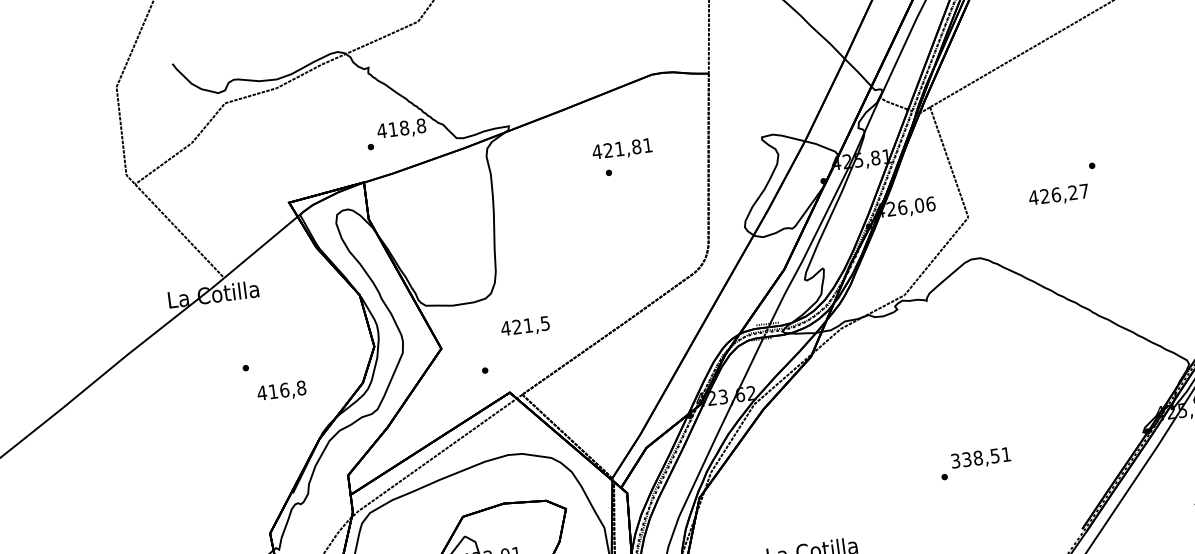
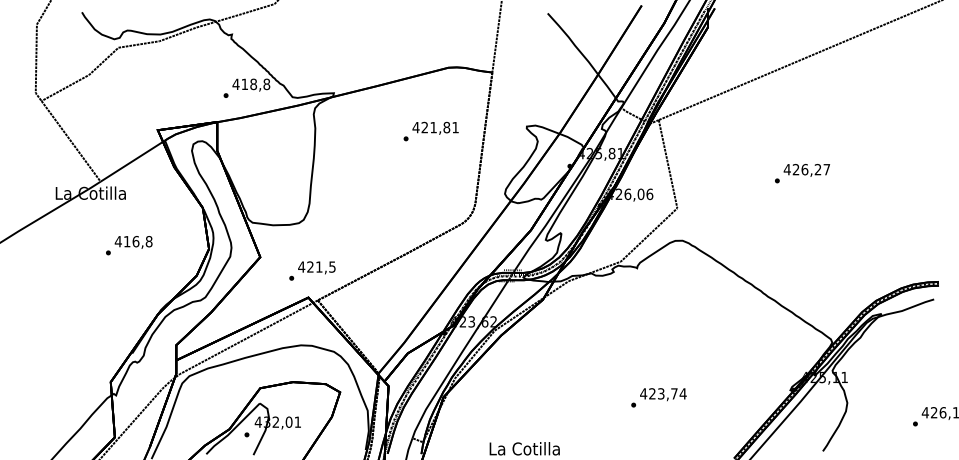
text: (622, 148) -> (435, 127), moved
text: (1058, 195) -> (806, 170), moved
text: (524, 326) -> (316, 267), moved
text: (281, 391) -> (133, 242), moved
text: (981, 457) -> (663, 393), 338,51 -> 423,74

